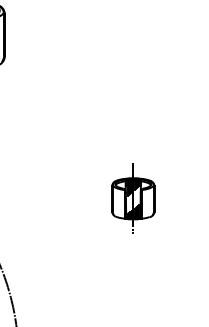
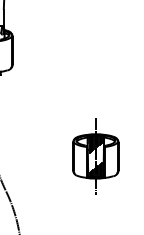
part: (132, 198) -> (95, 156), size x1.67

